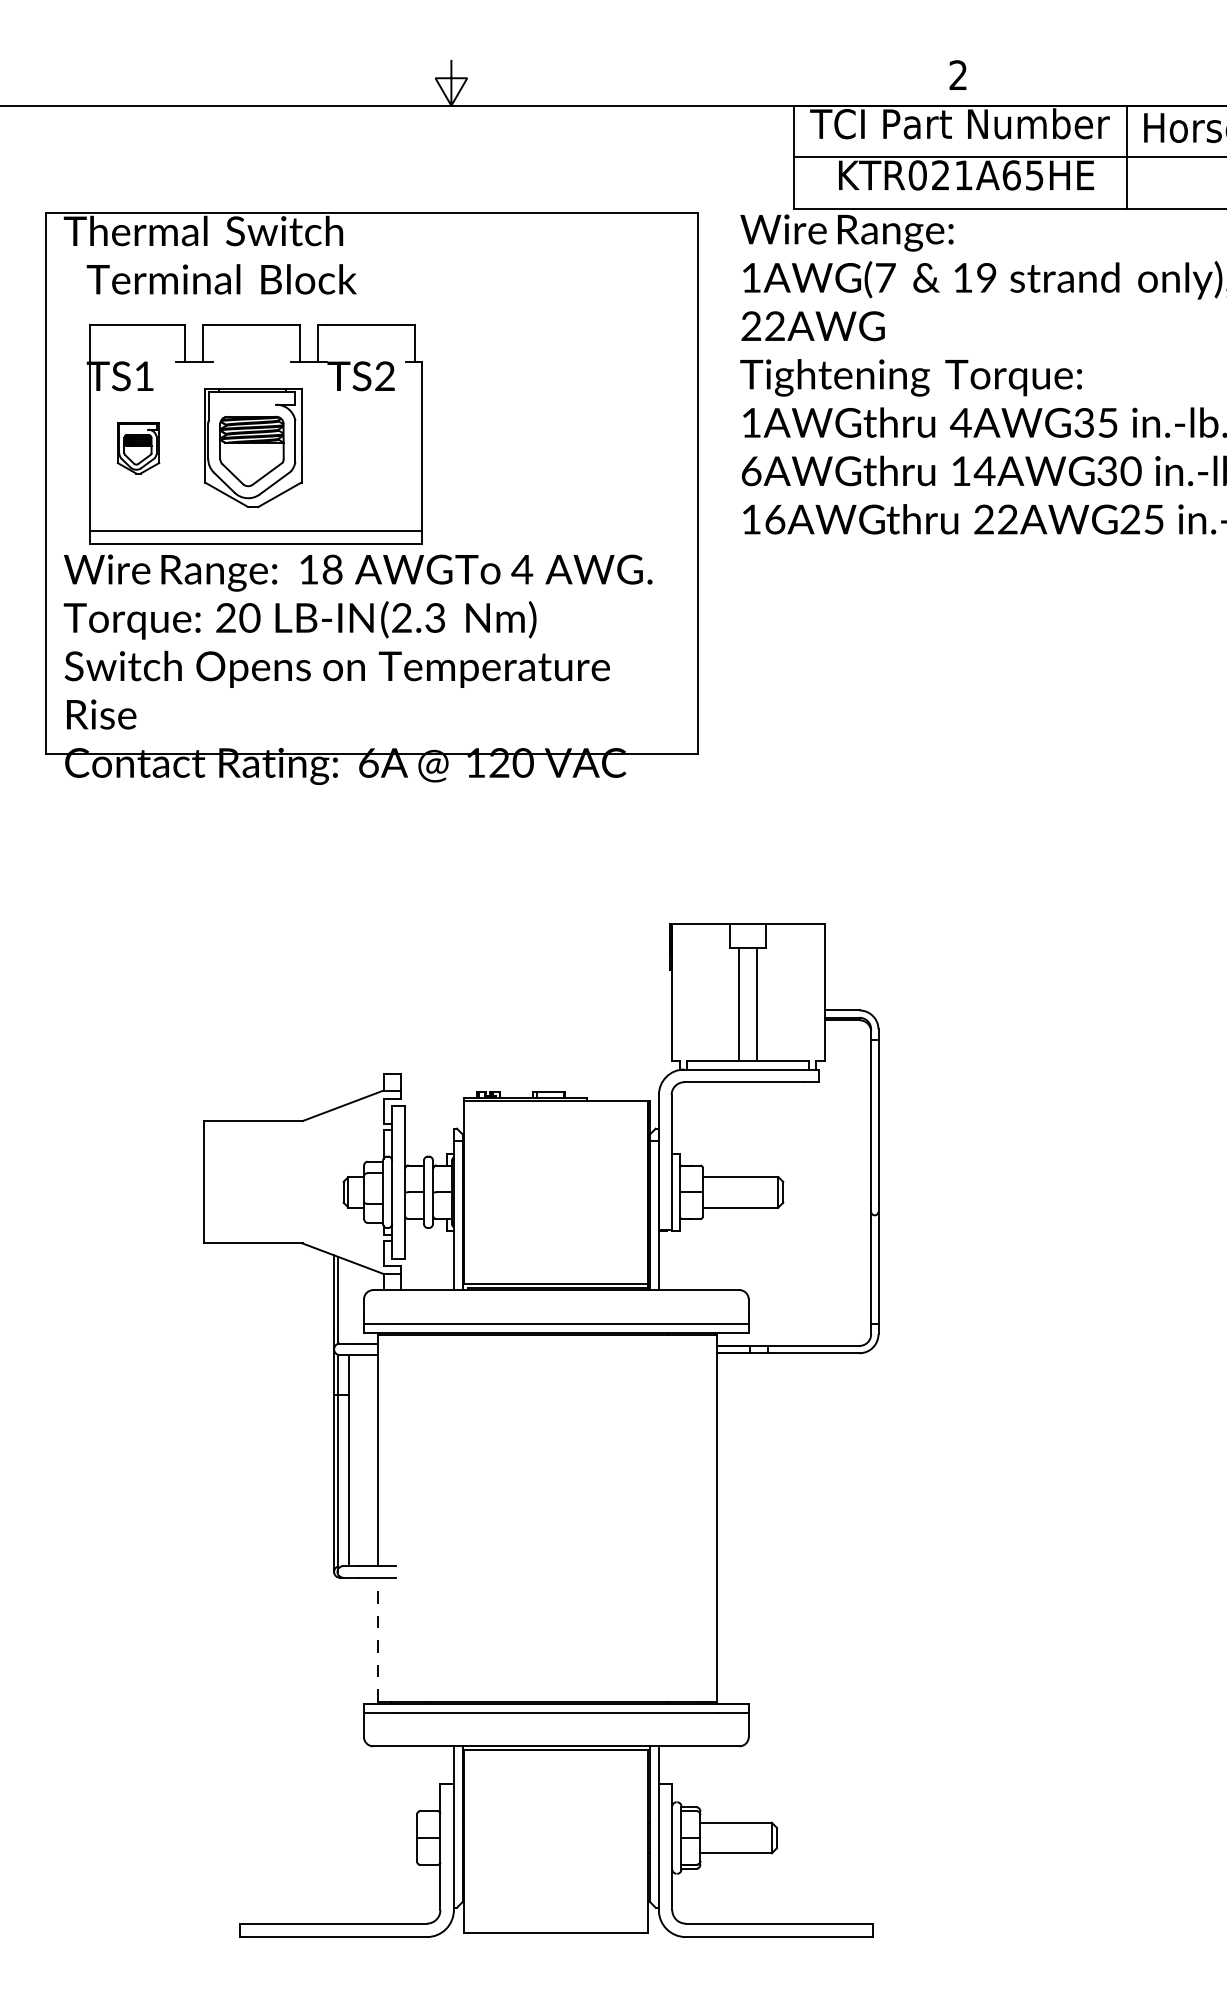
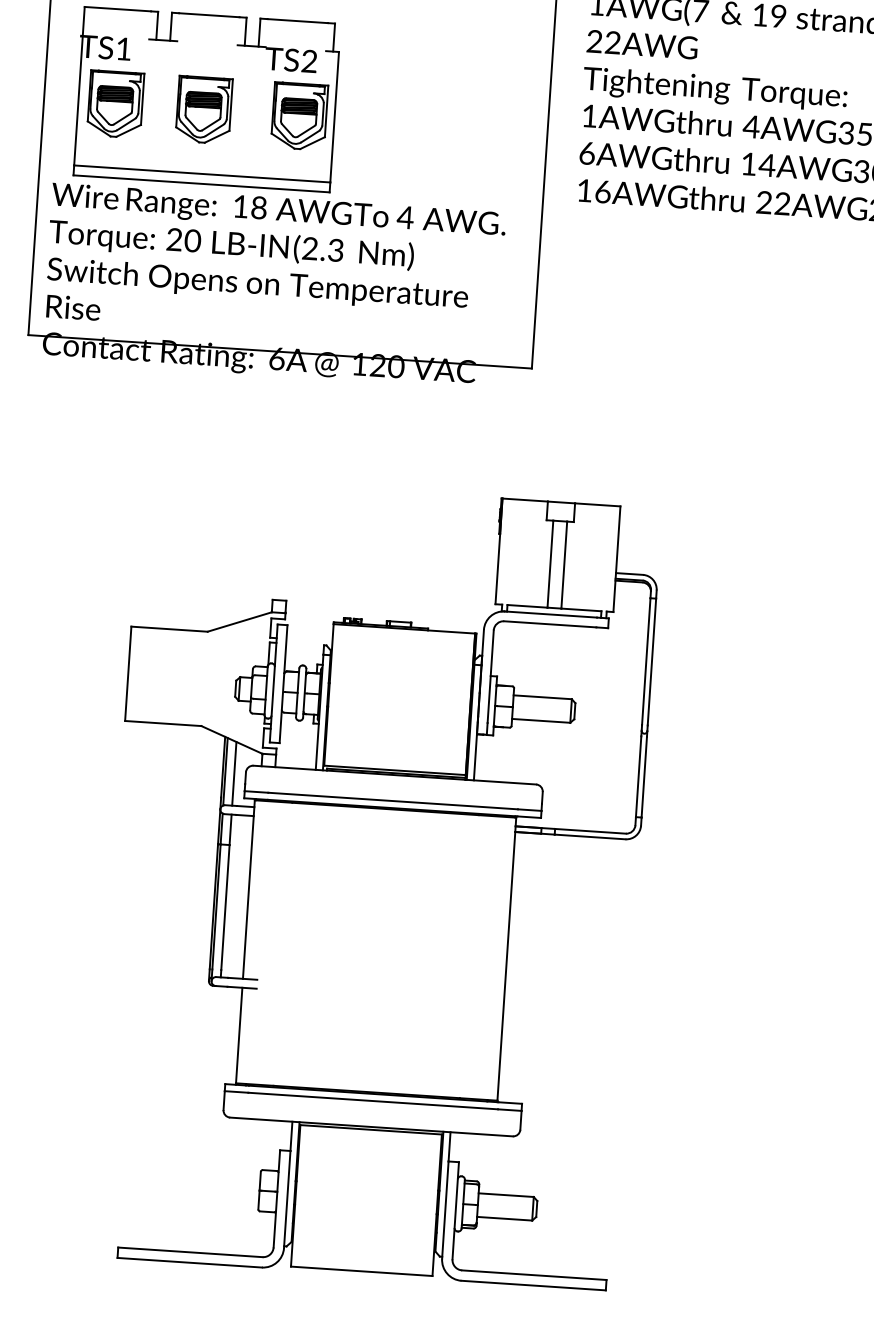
part: (138, 448) -> (115, 104), size x1.67
part: (252, 448) -> (203, 110), size x0.71
part: (376, 448) -> (299, 116), added
line: (349, 1301) -> (234, 773), added
line: (377, 1639) -> (238, 1035), dashed -> solid

